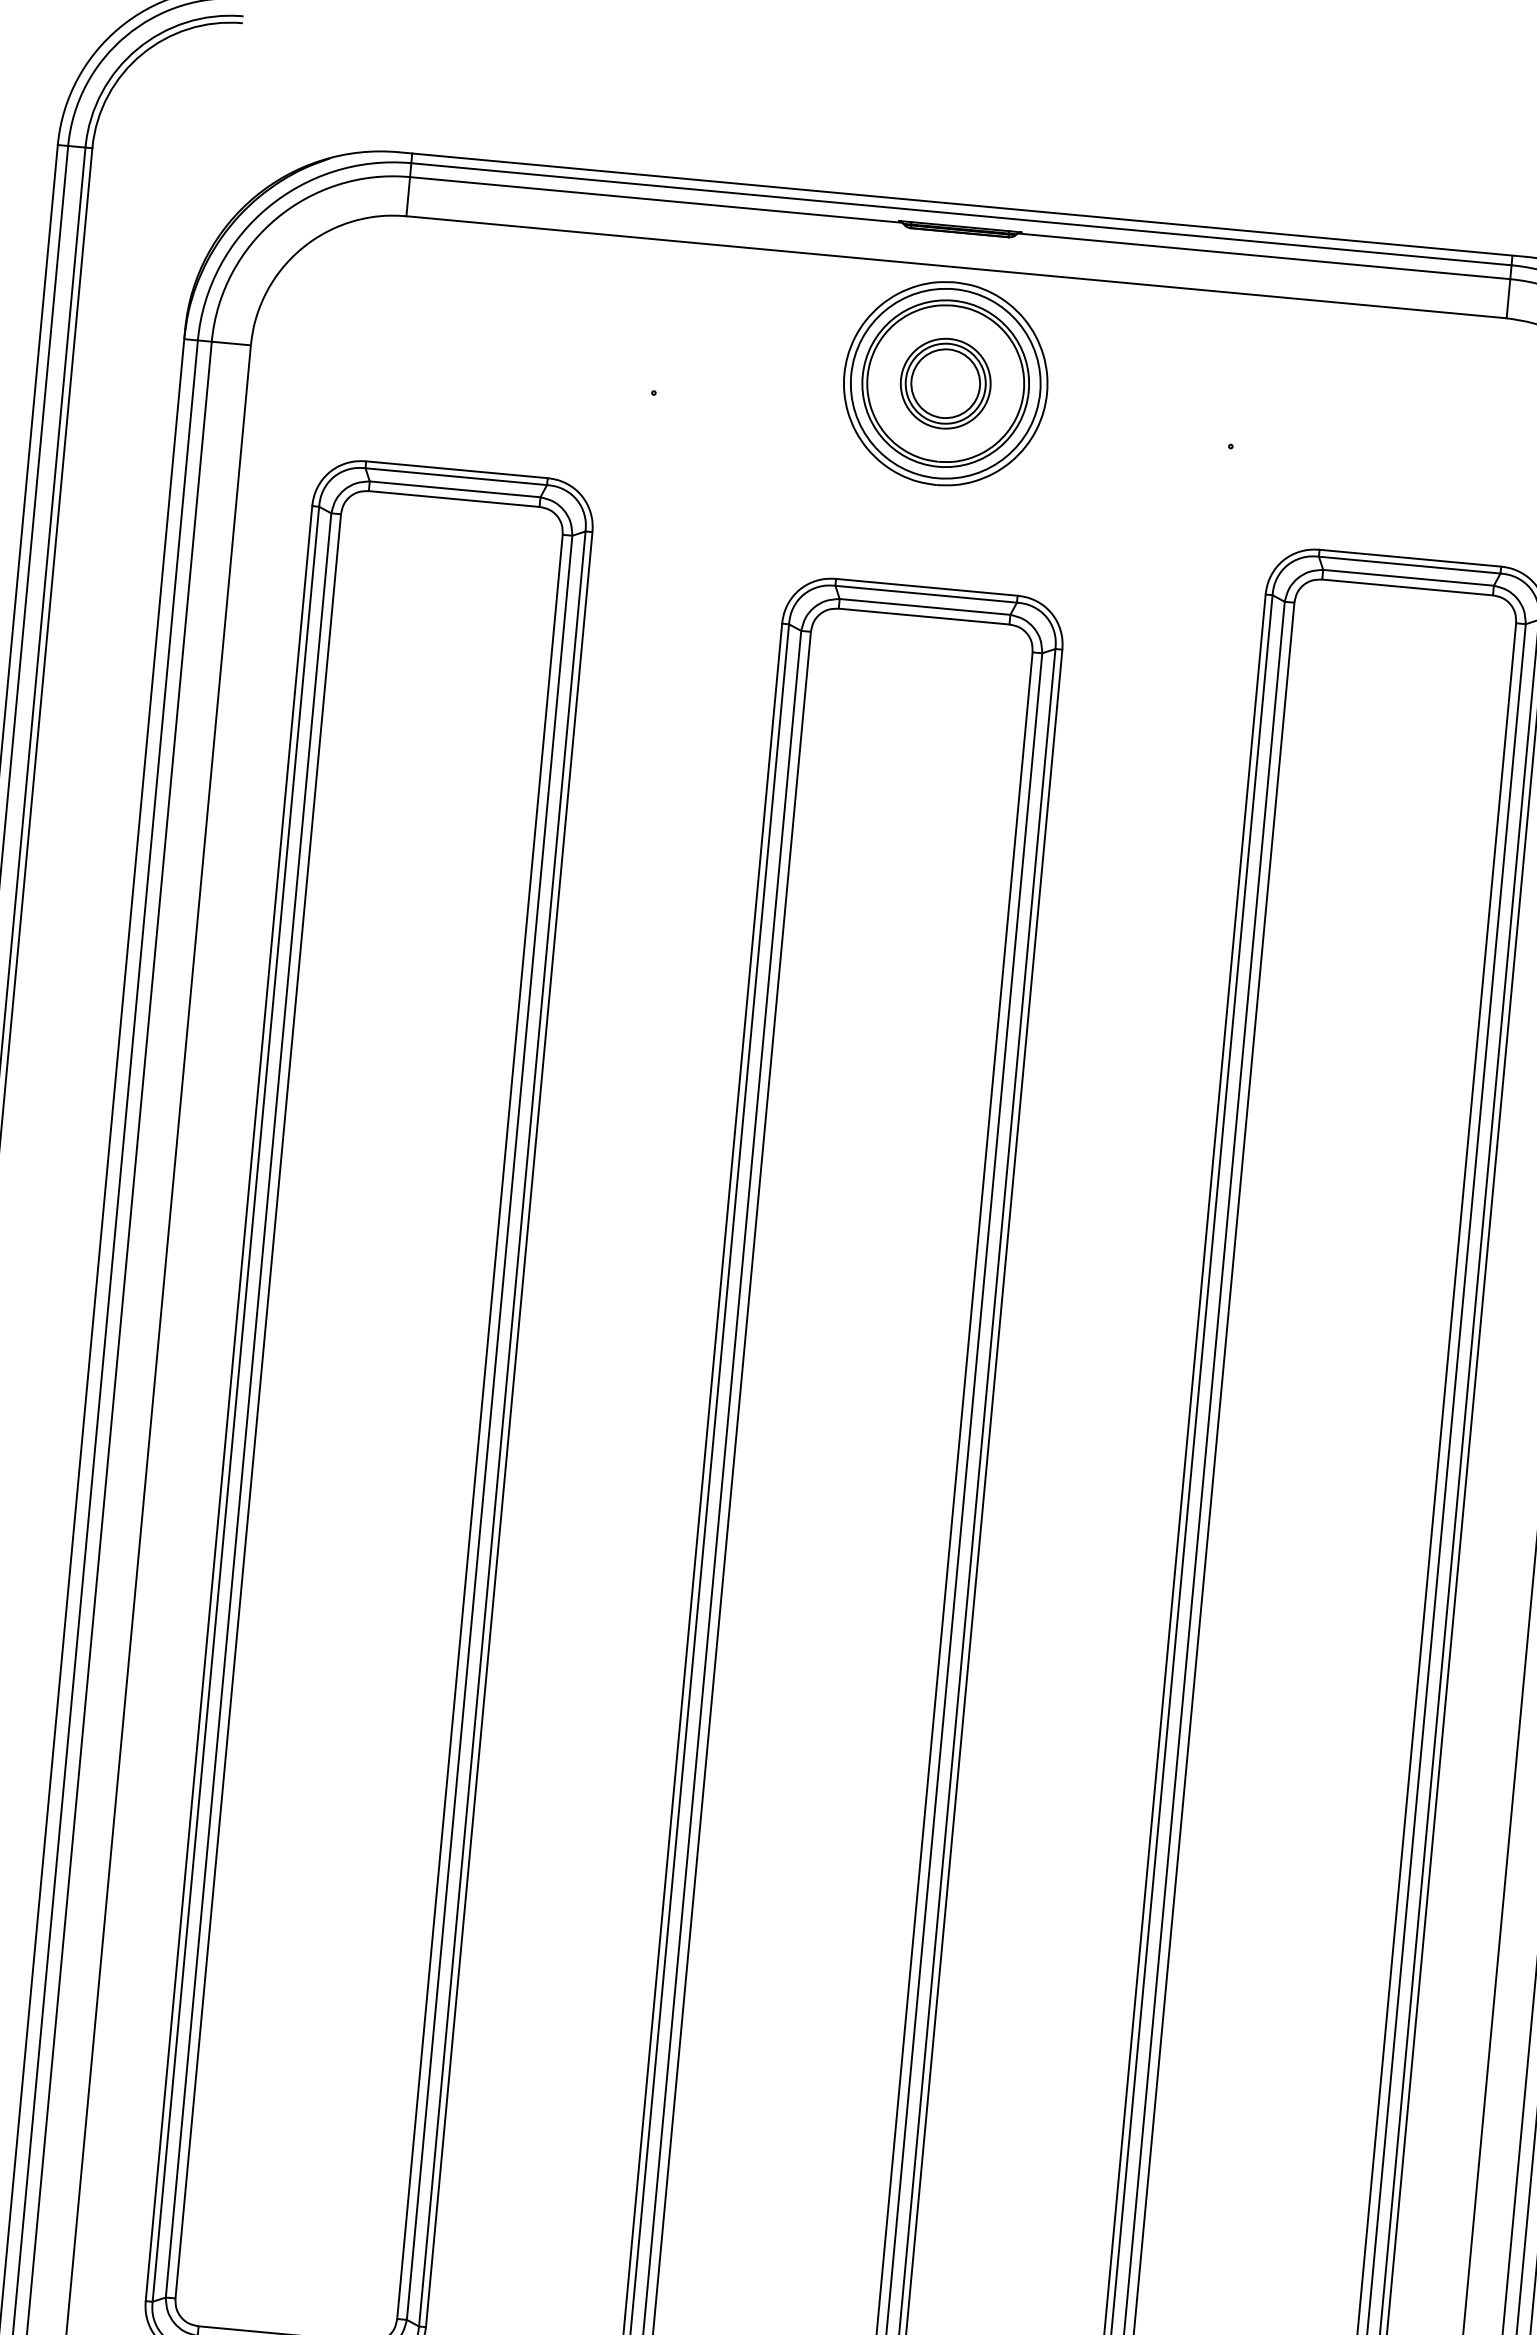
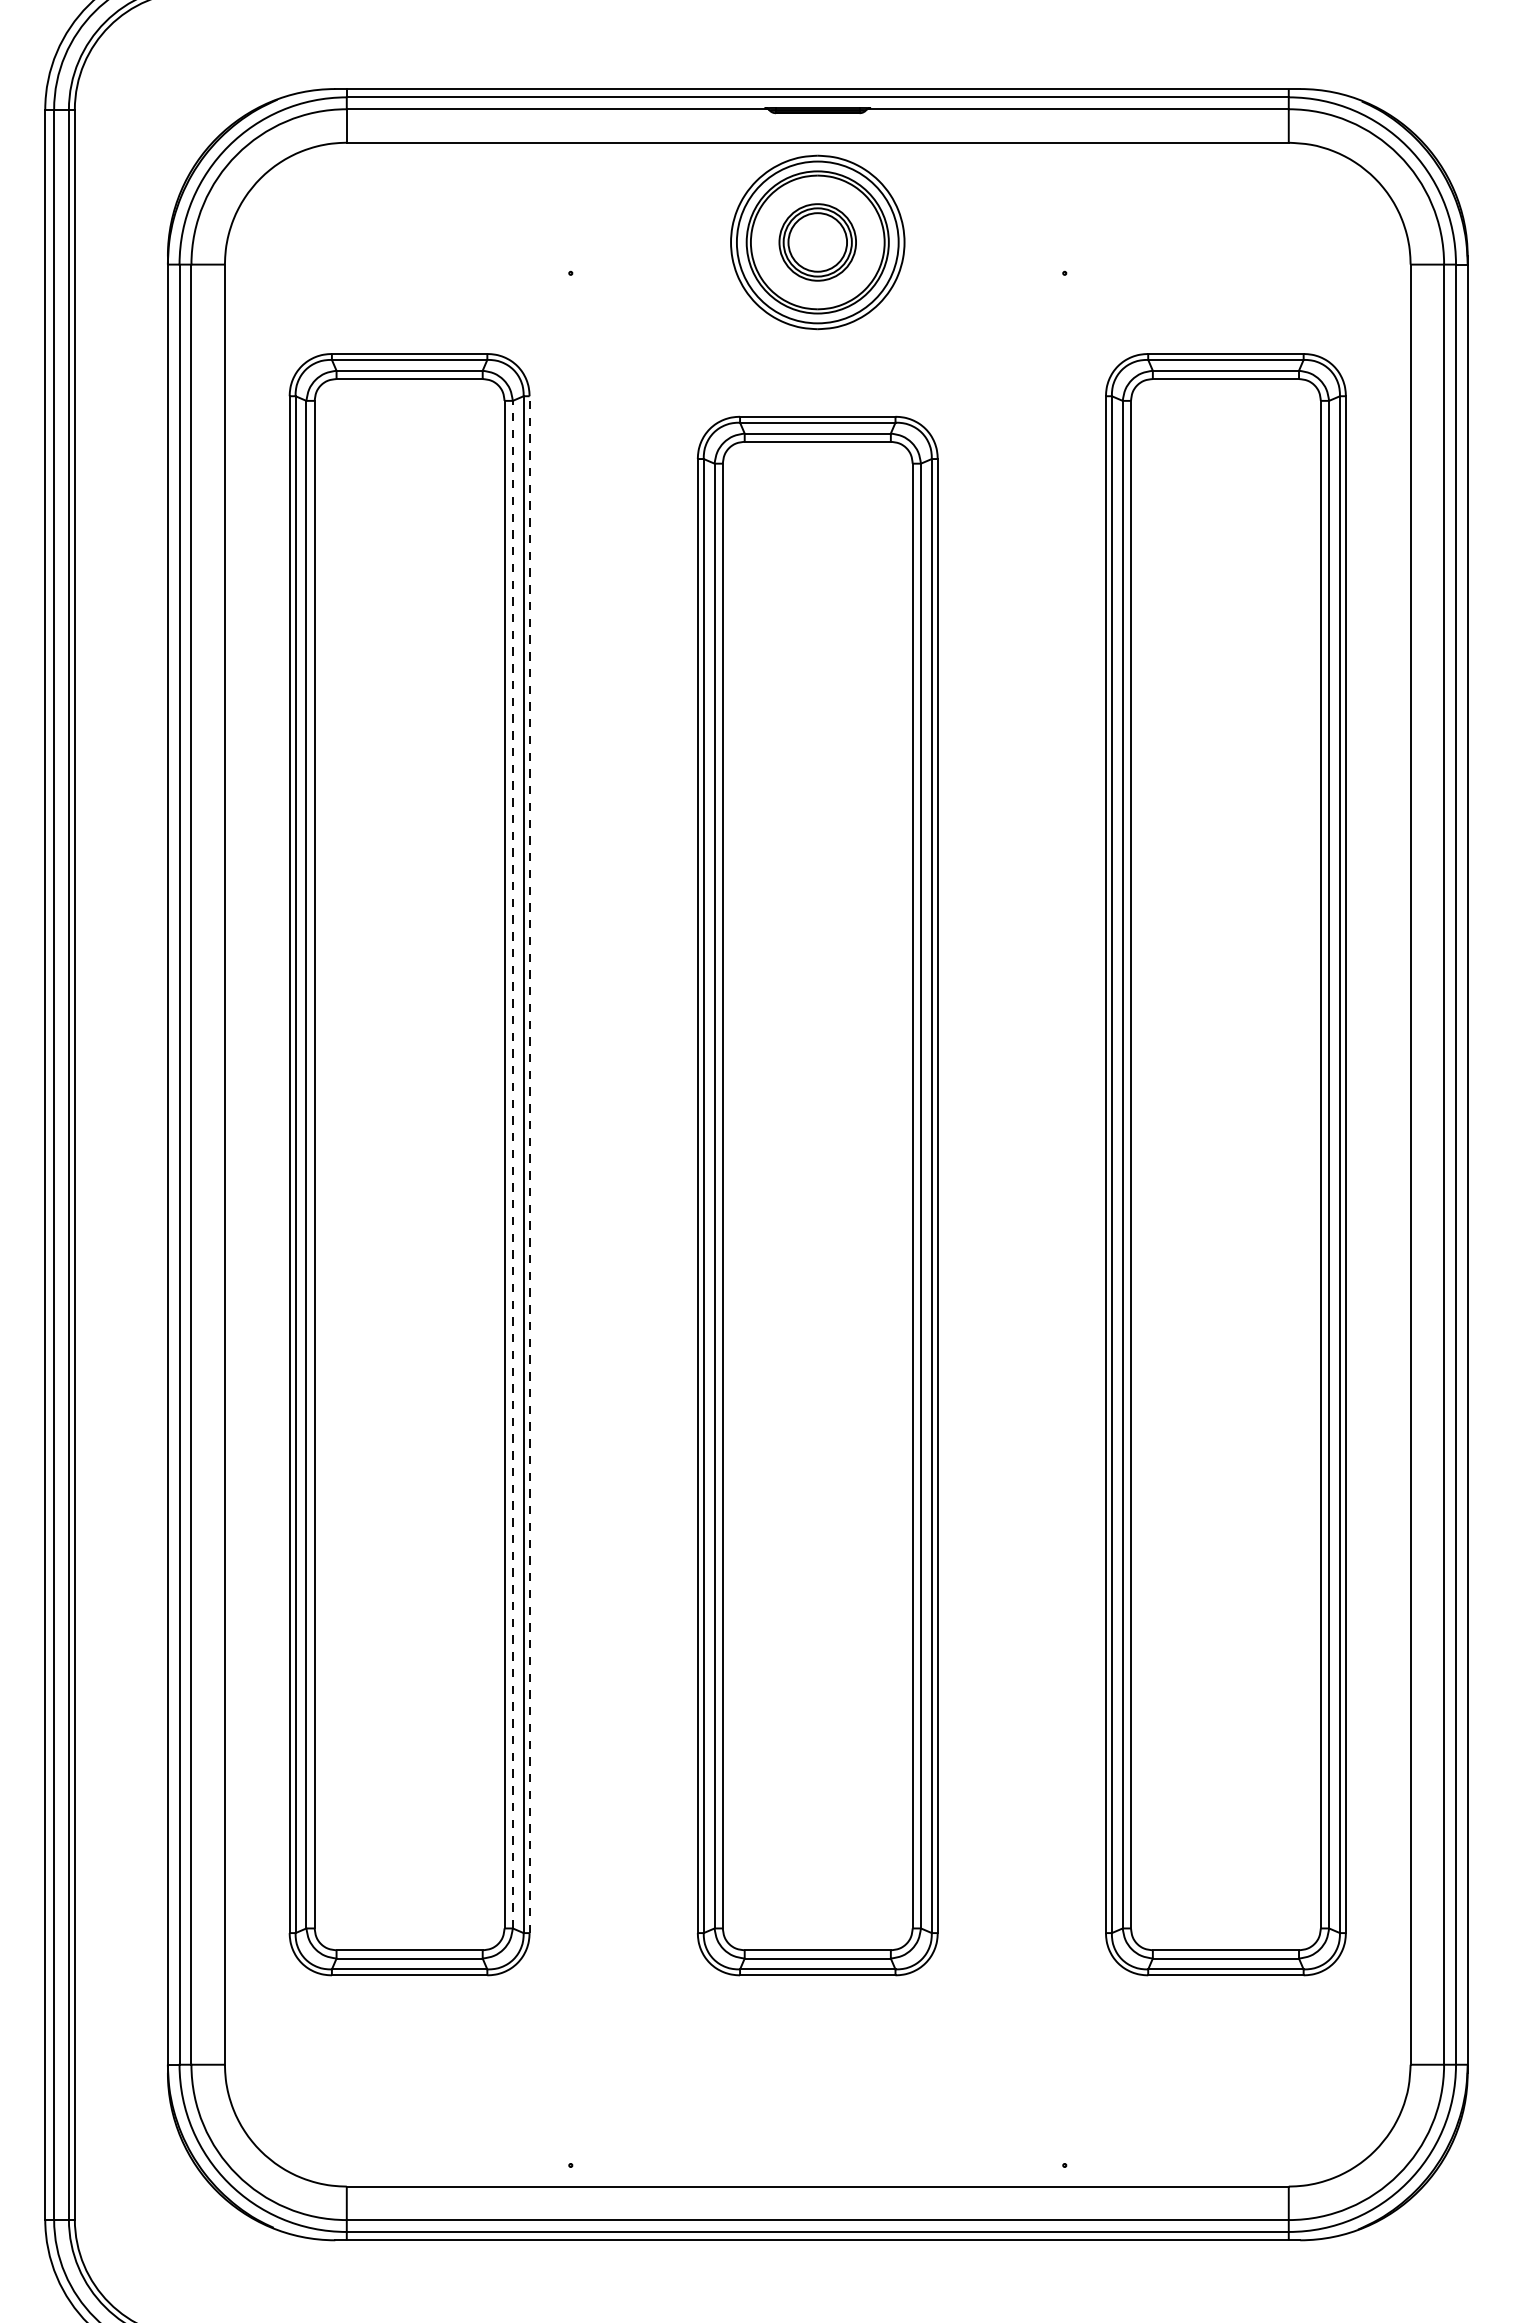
line: (489, 1427) -> (512, 1164), solid -> dashed
line: (509, 1429) -> (529, 1164), solid -> dashed

